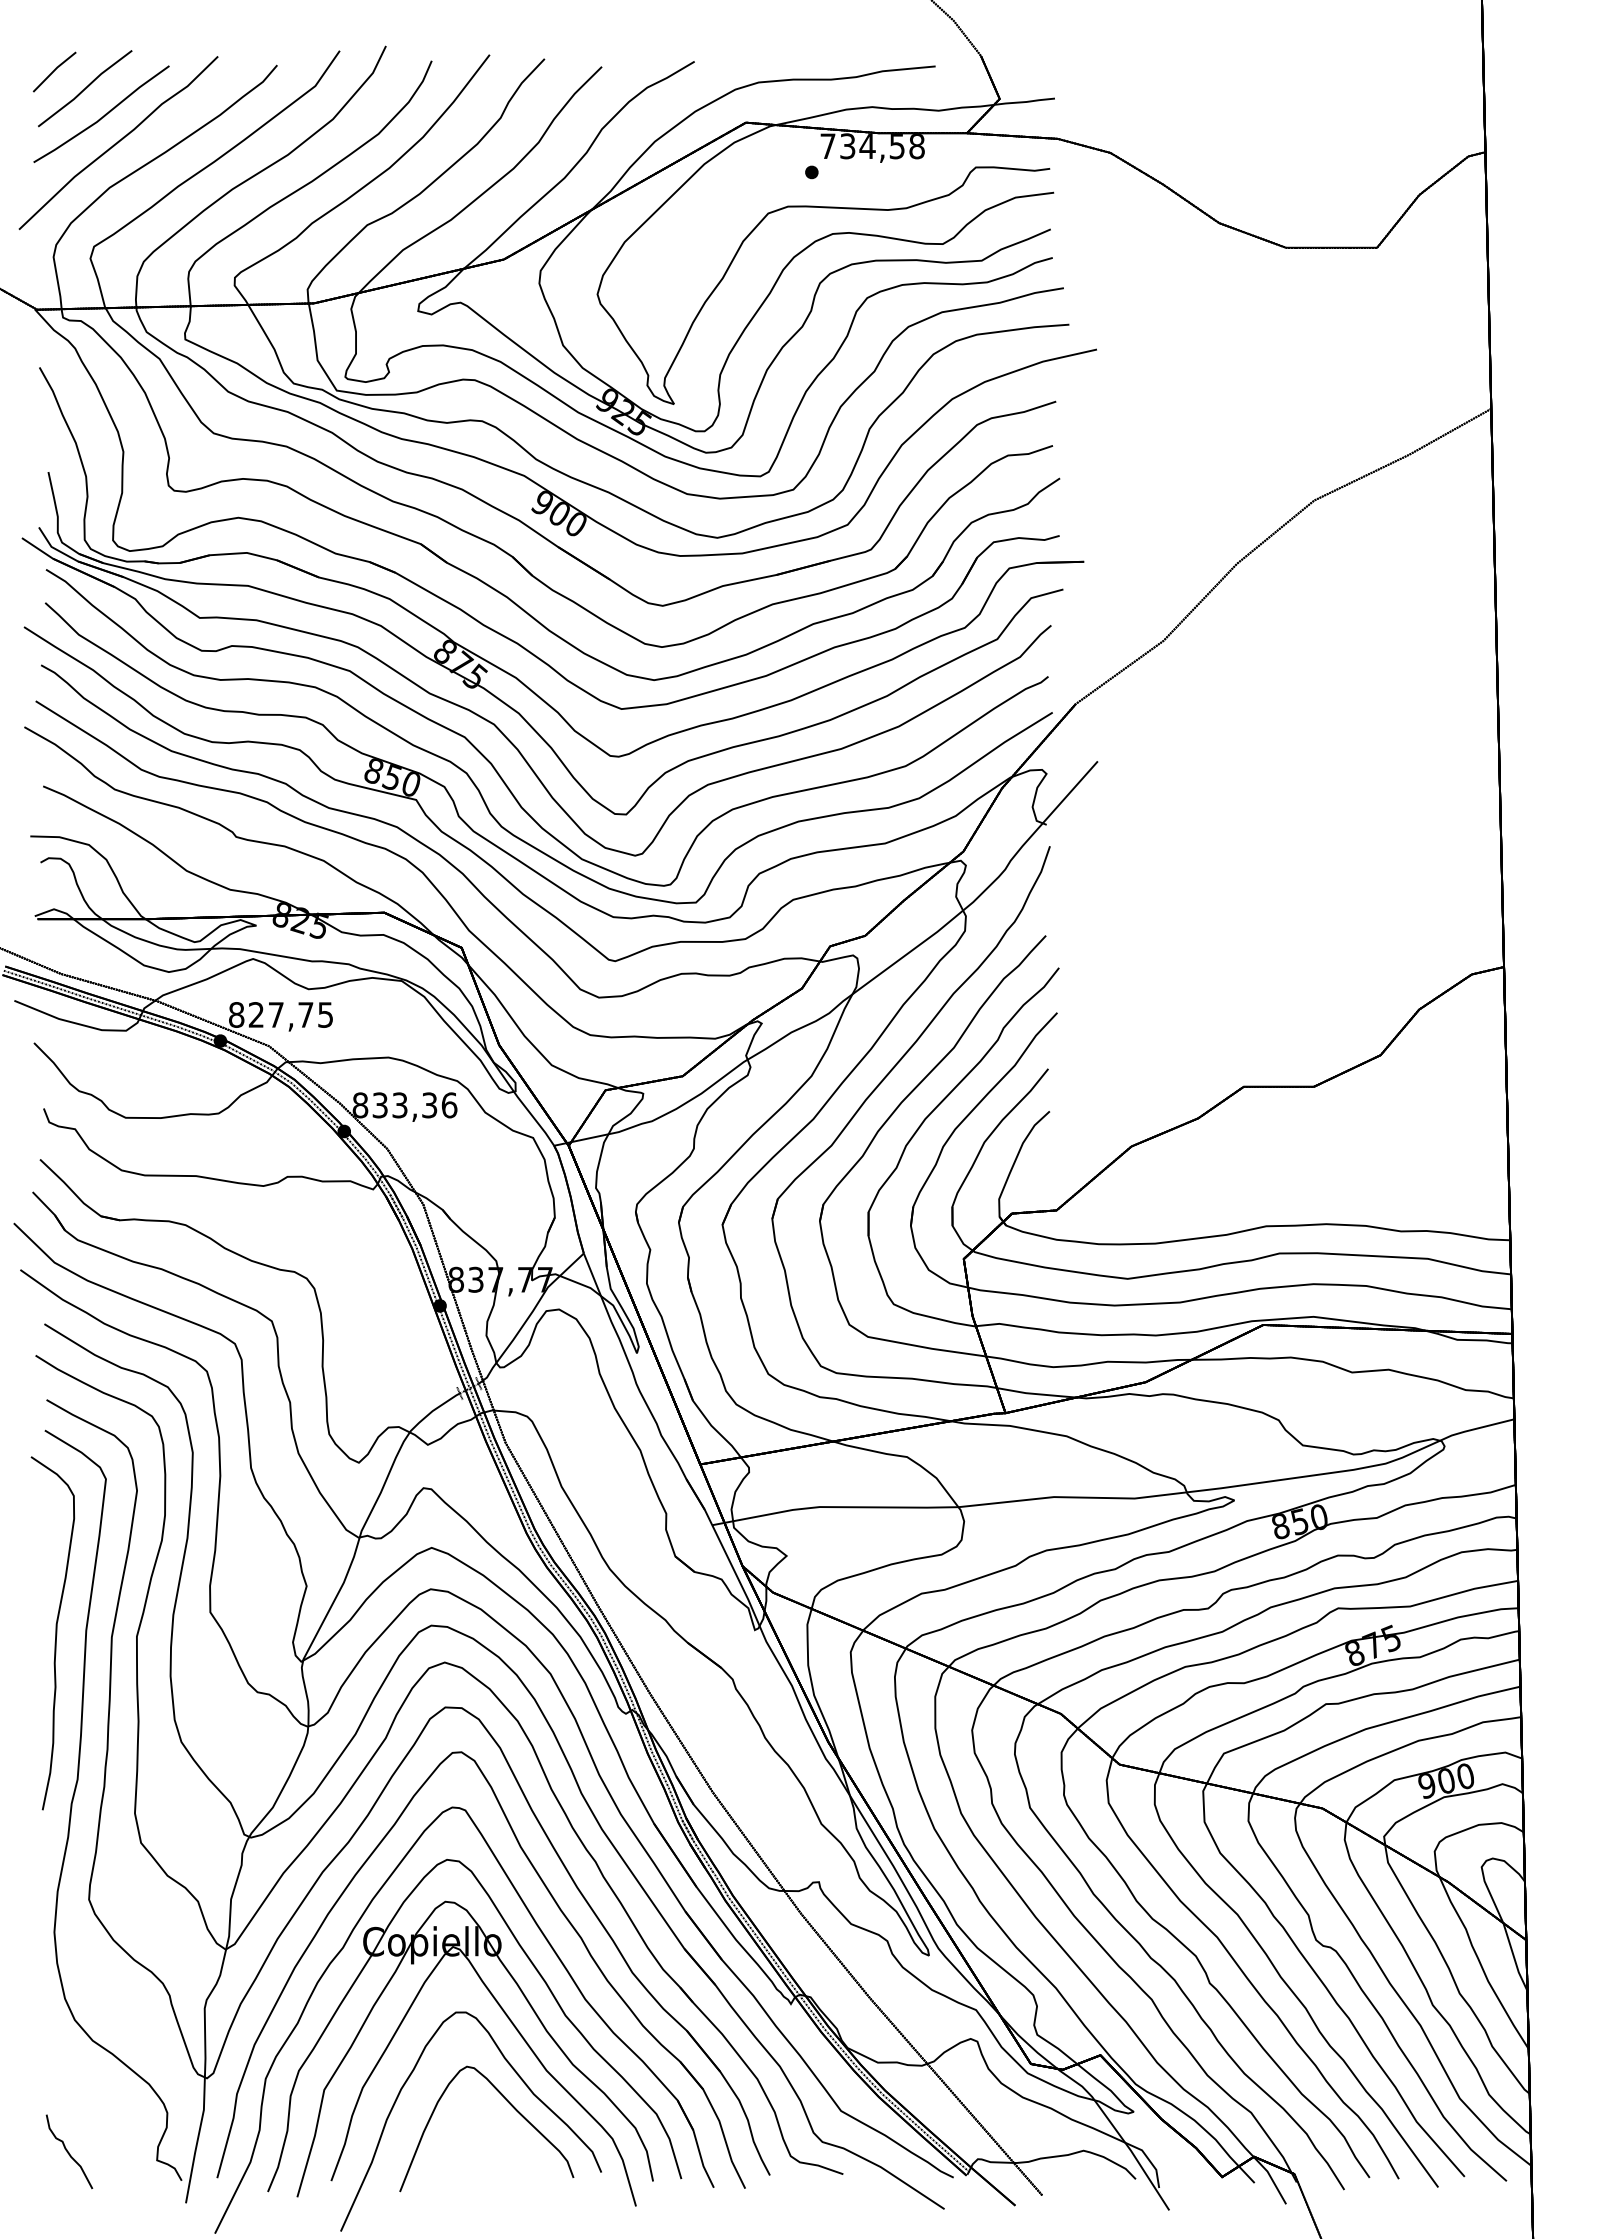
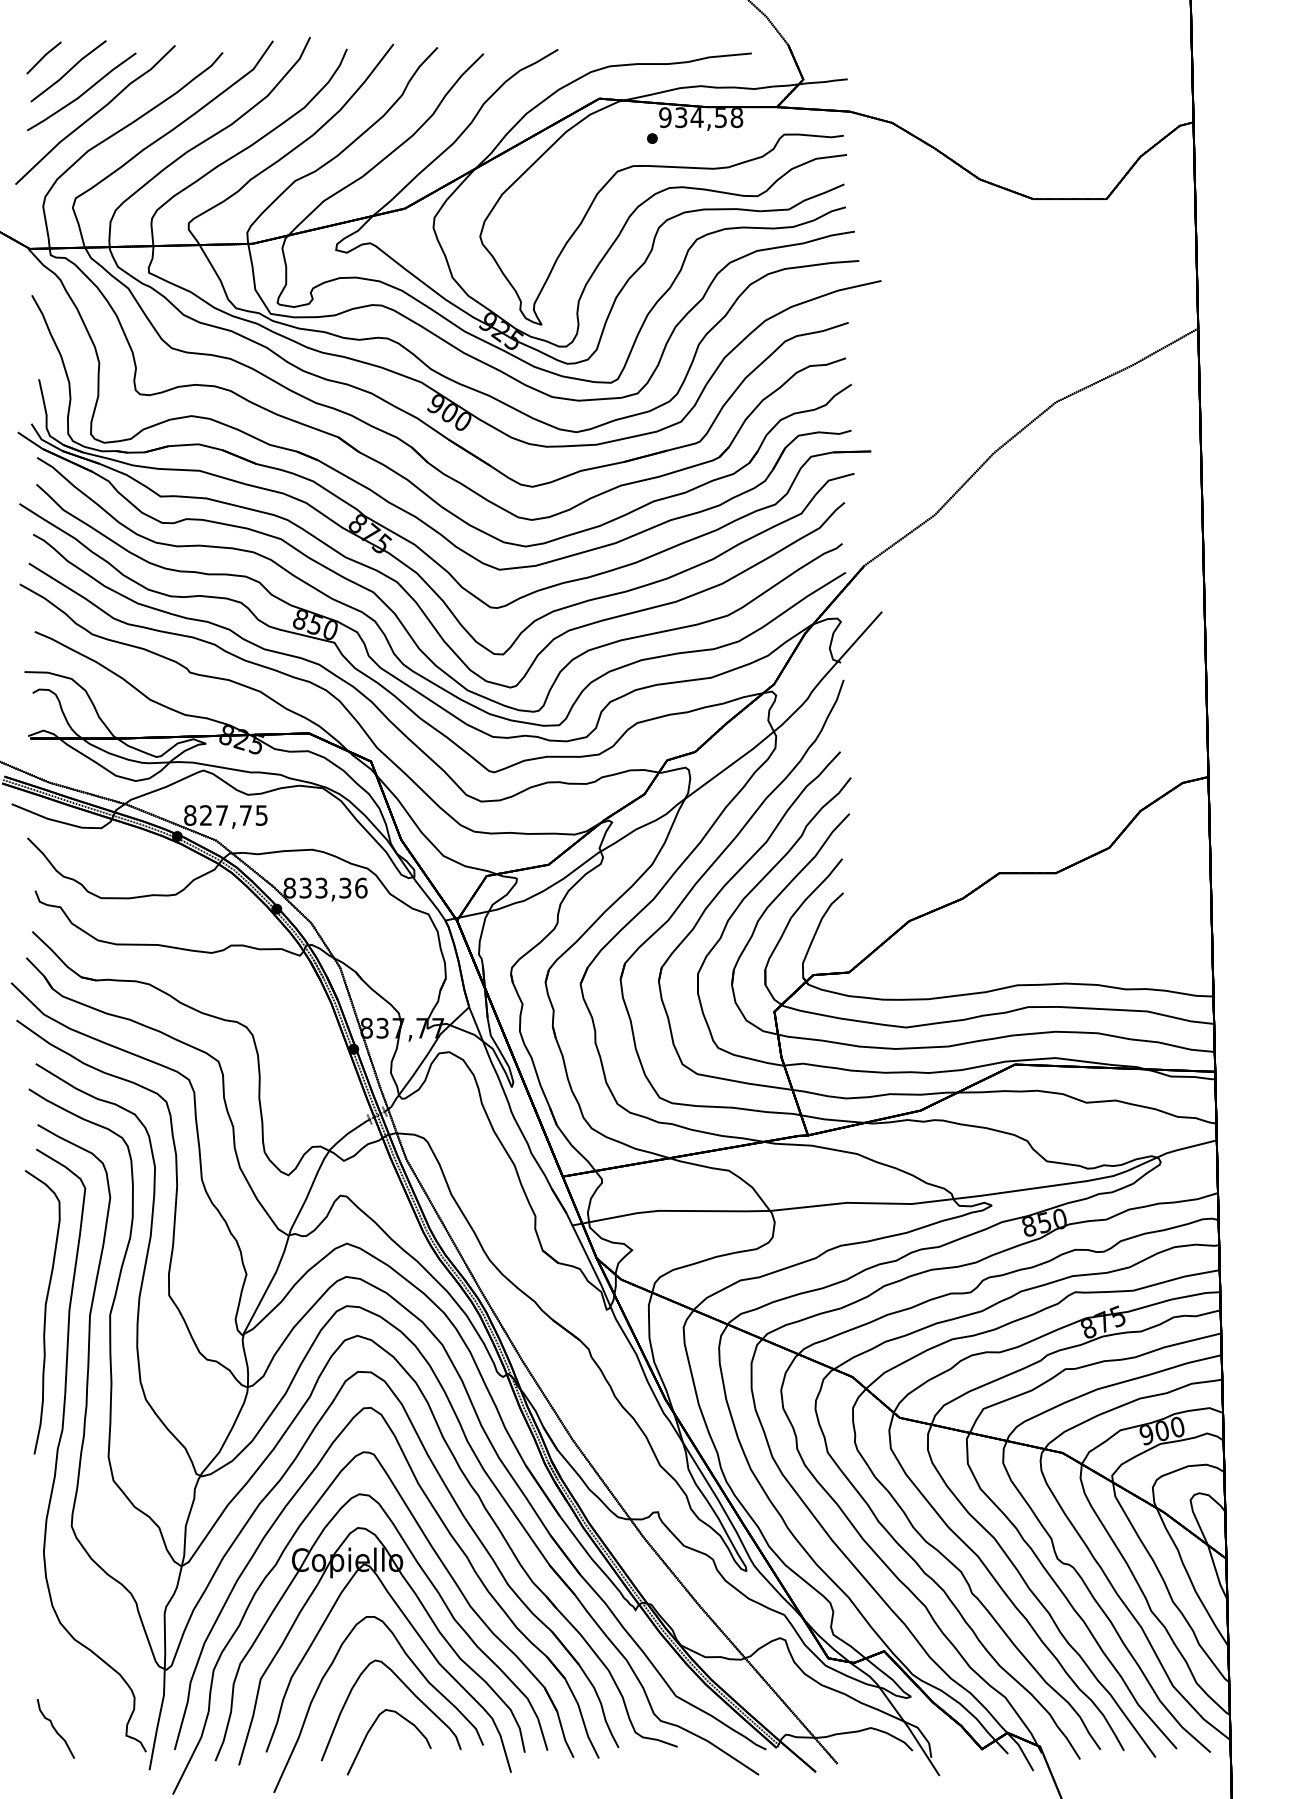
text: (827, 146) -> (664, 117), 734,58 -> 934,58
part: (460, 2154) -> (370, 1731), added

